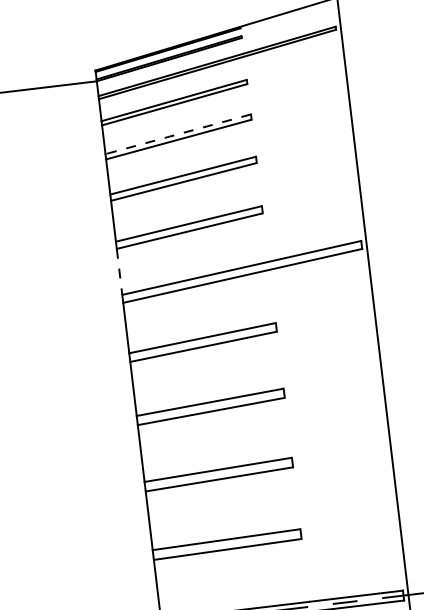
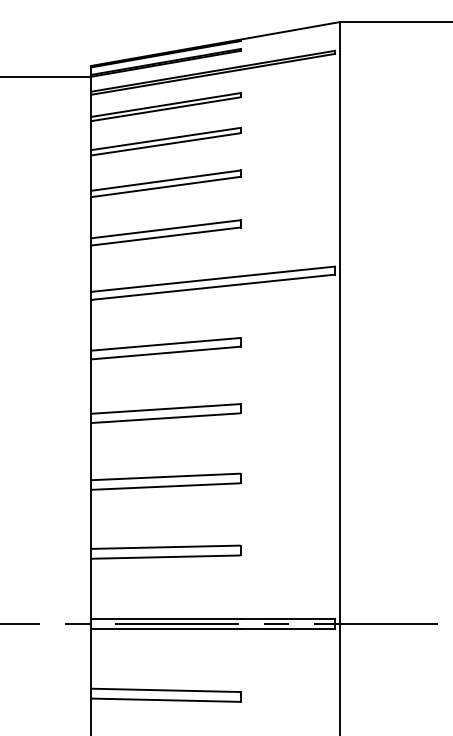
line: (176, 134) -> (164, 139), dashed -> solid
line: (119, 272) -> (91, 269), dashed -> solid

